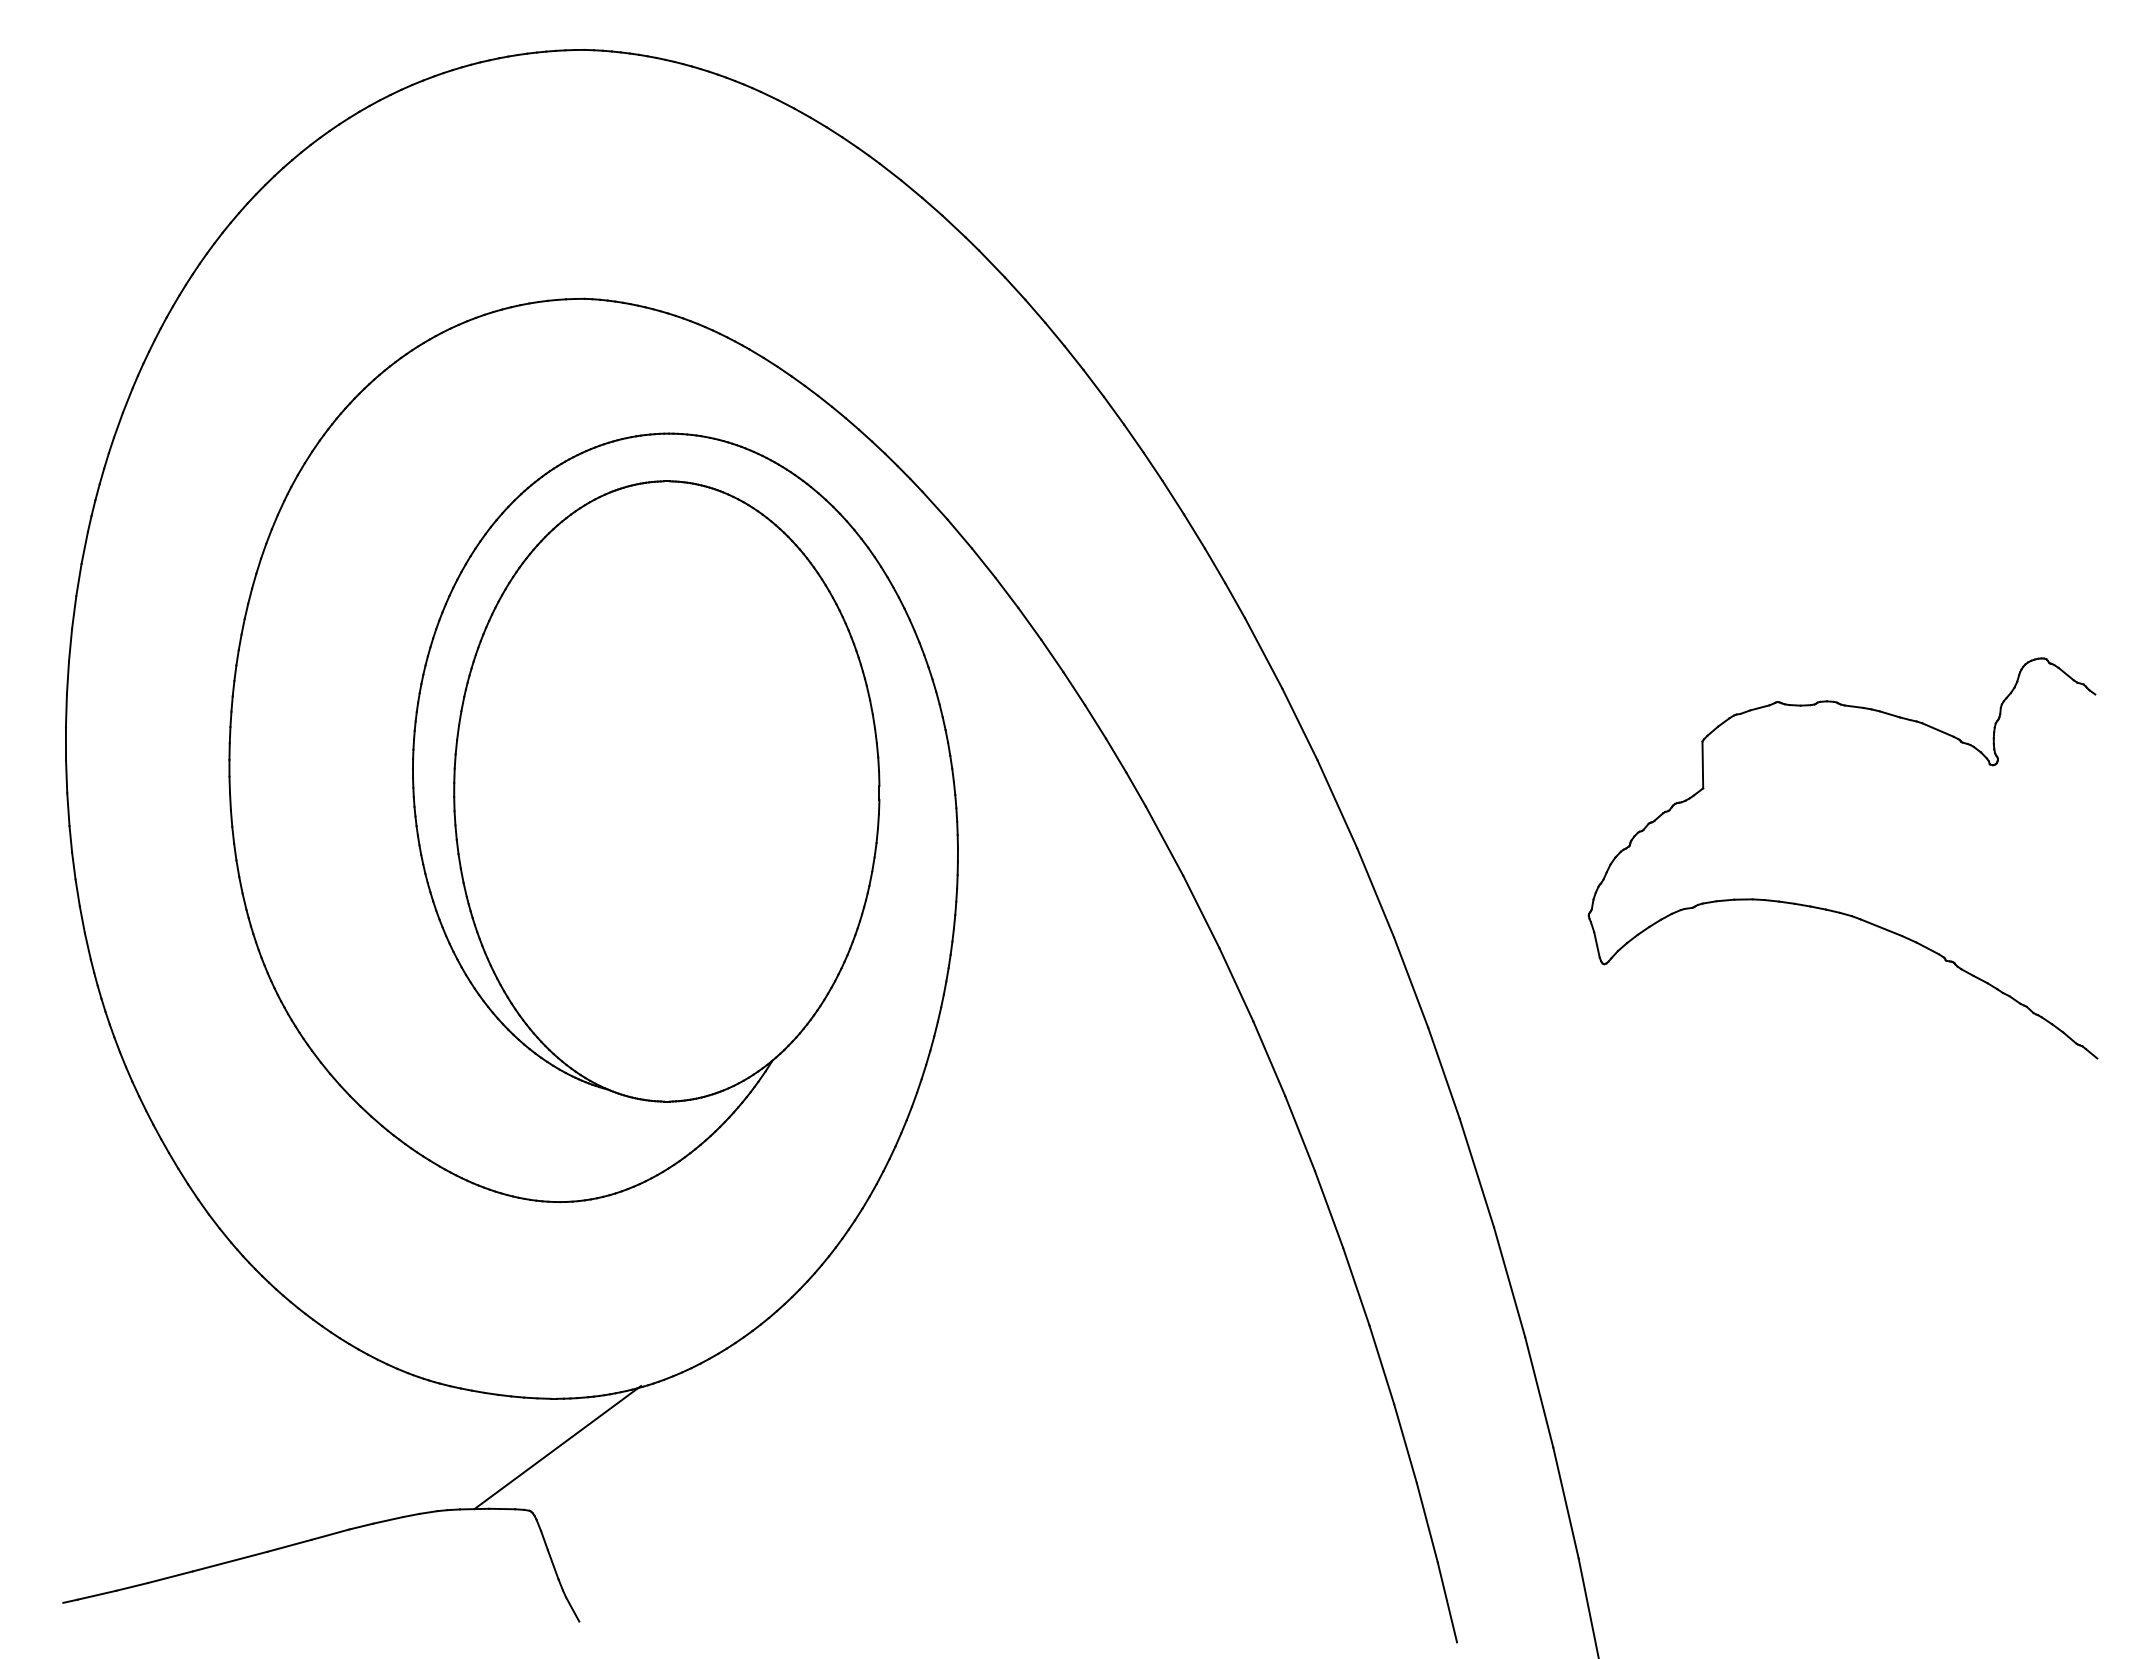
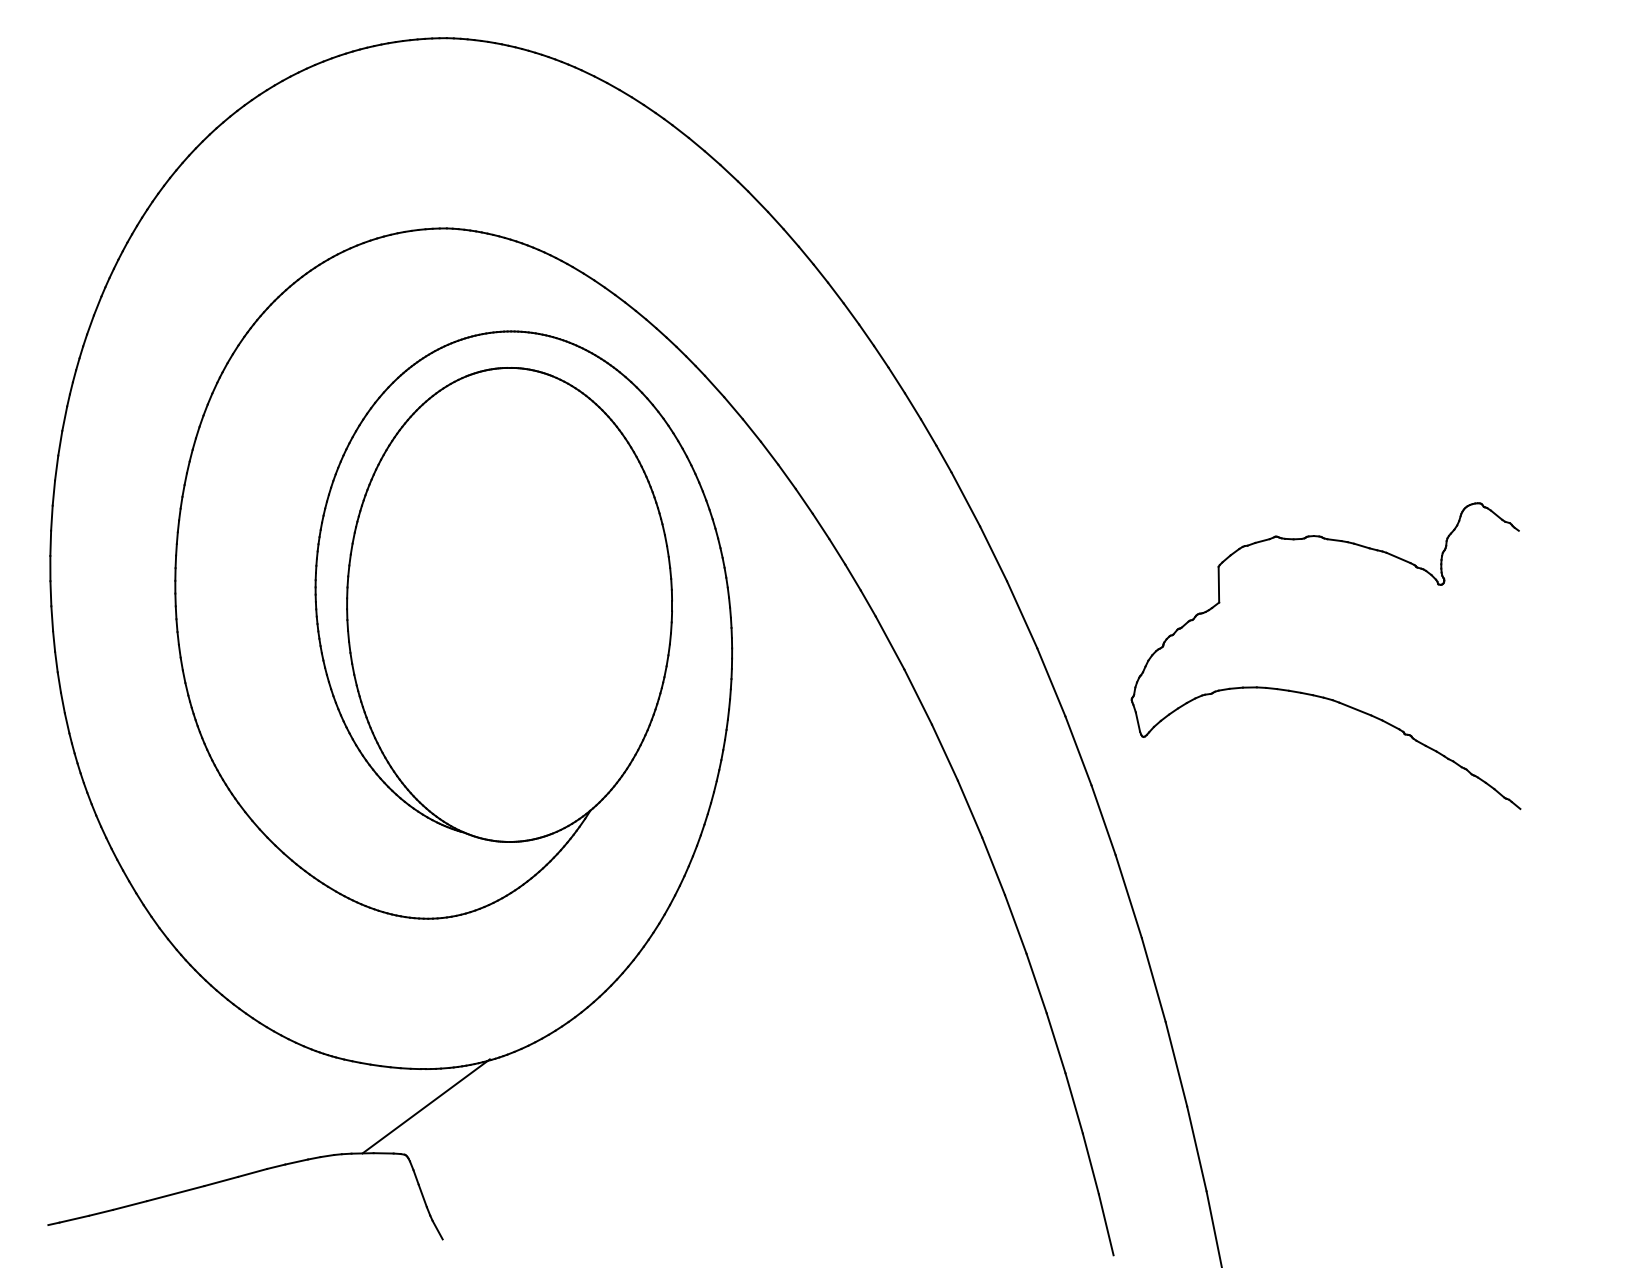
part: (1830, 909) -> (1316, 695), moved

